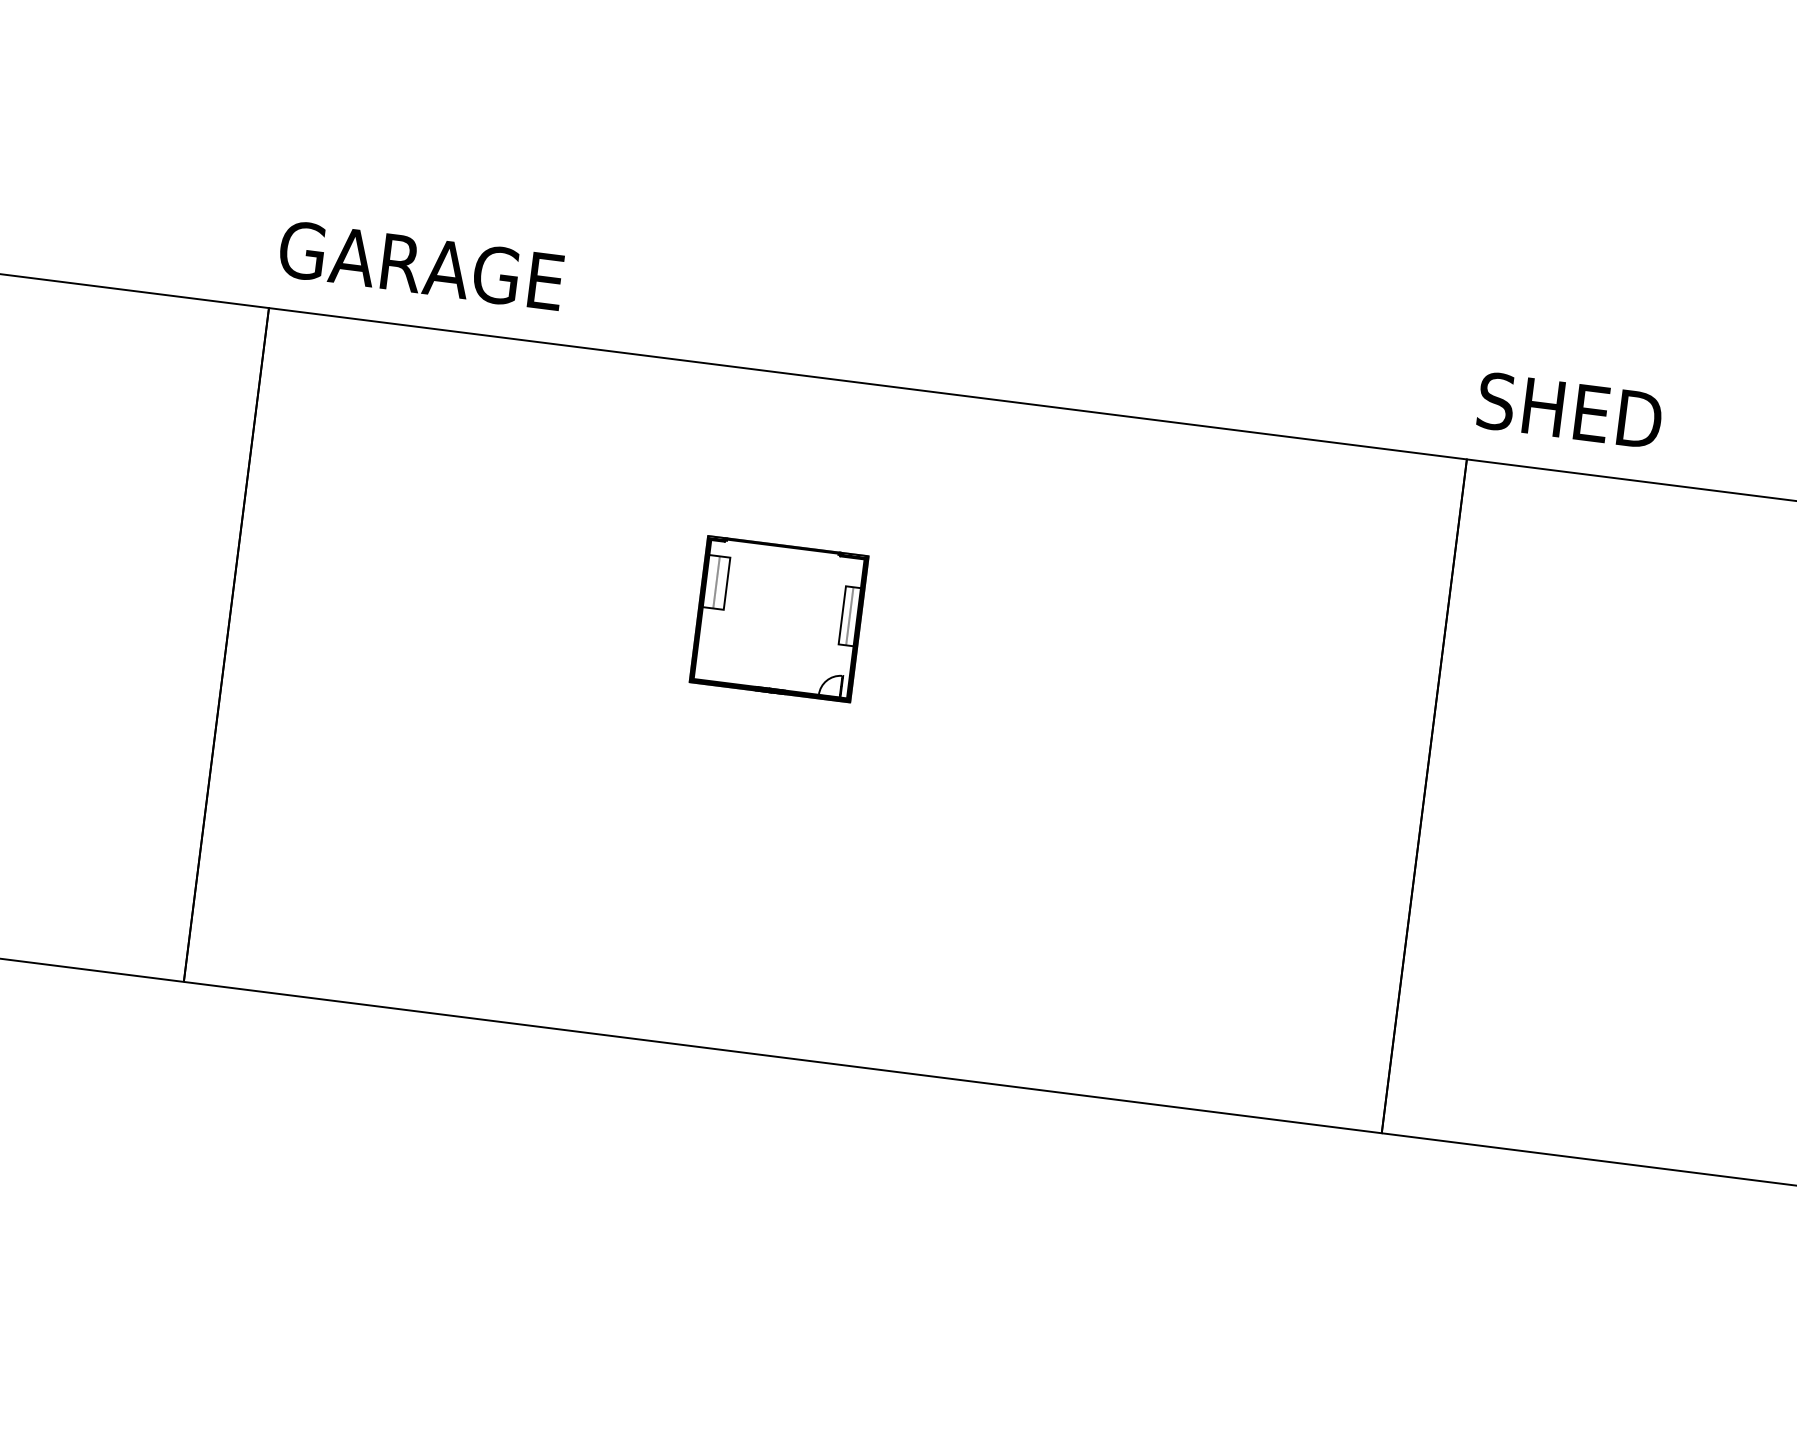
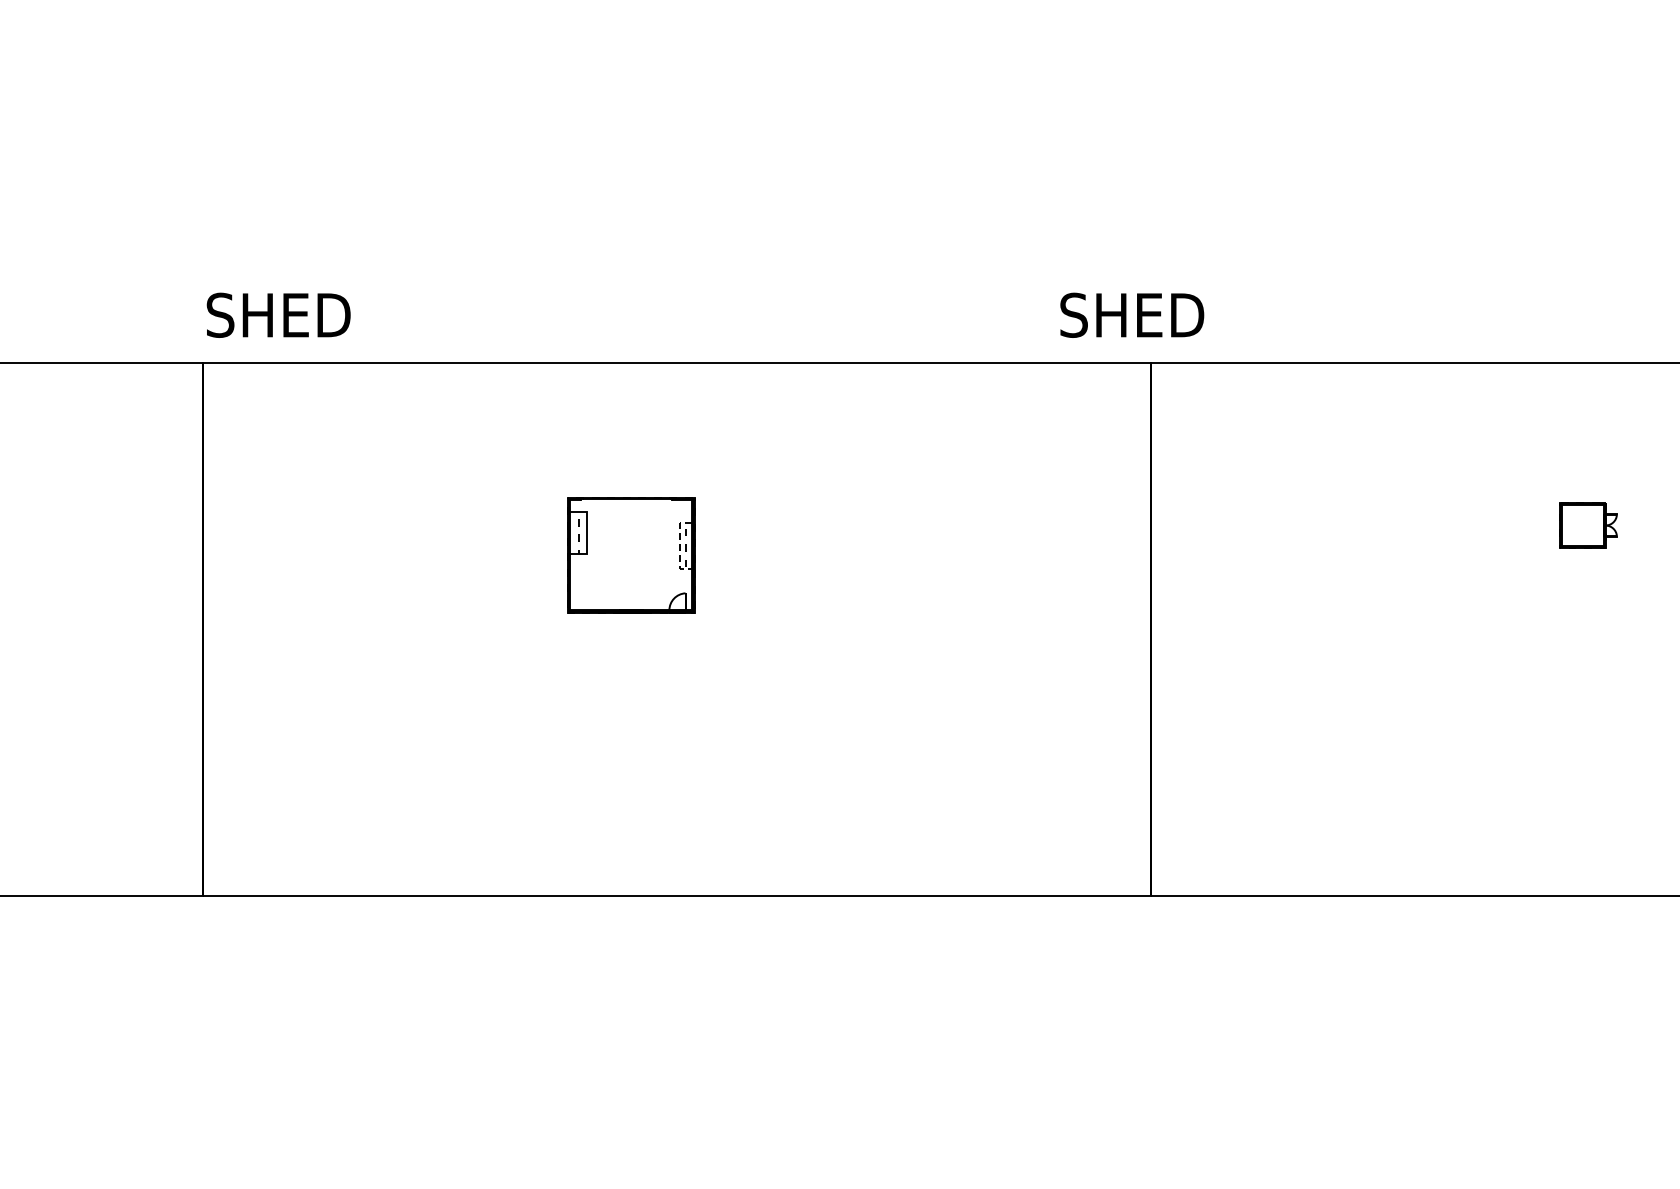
text: (421, 264) -> (317, 314), GARAGE -> SHED
text: (1570, 409) -> (1132, 314), moved
line: (841, 615) -> (679, 546), solid -> dashed

